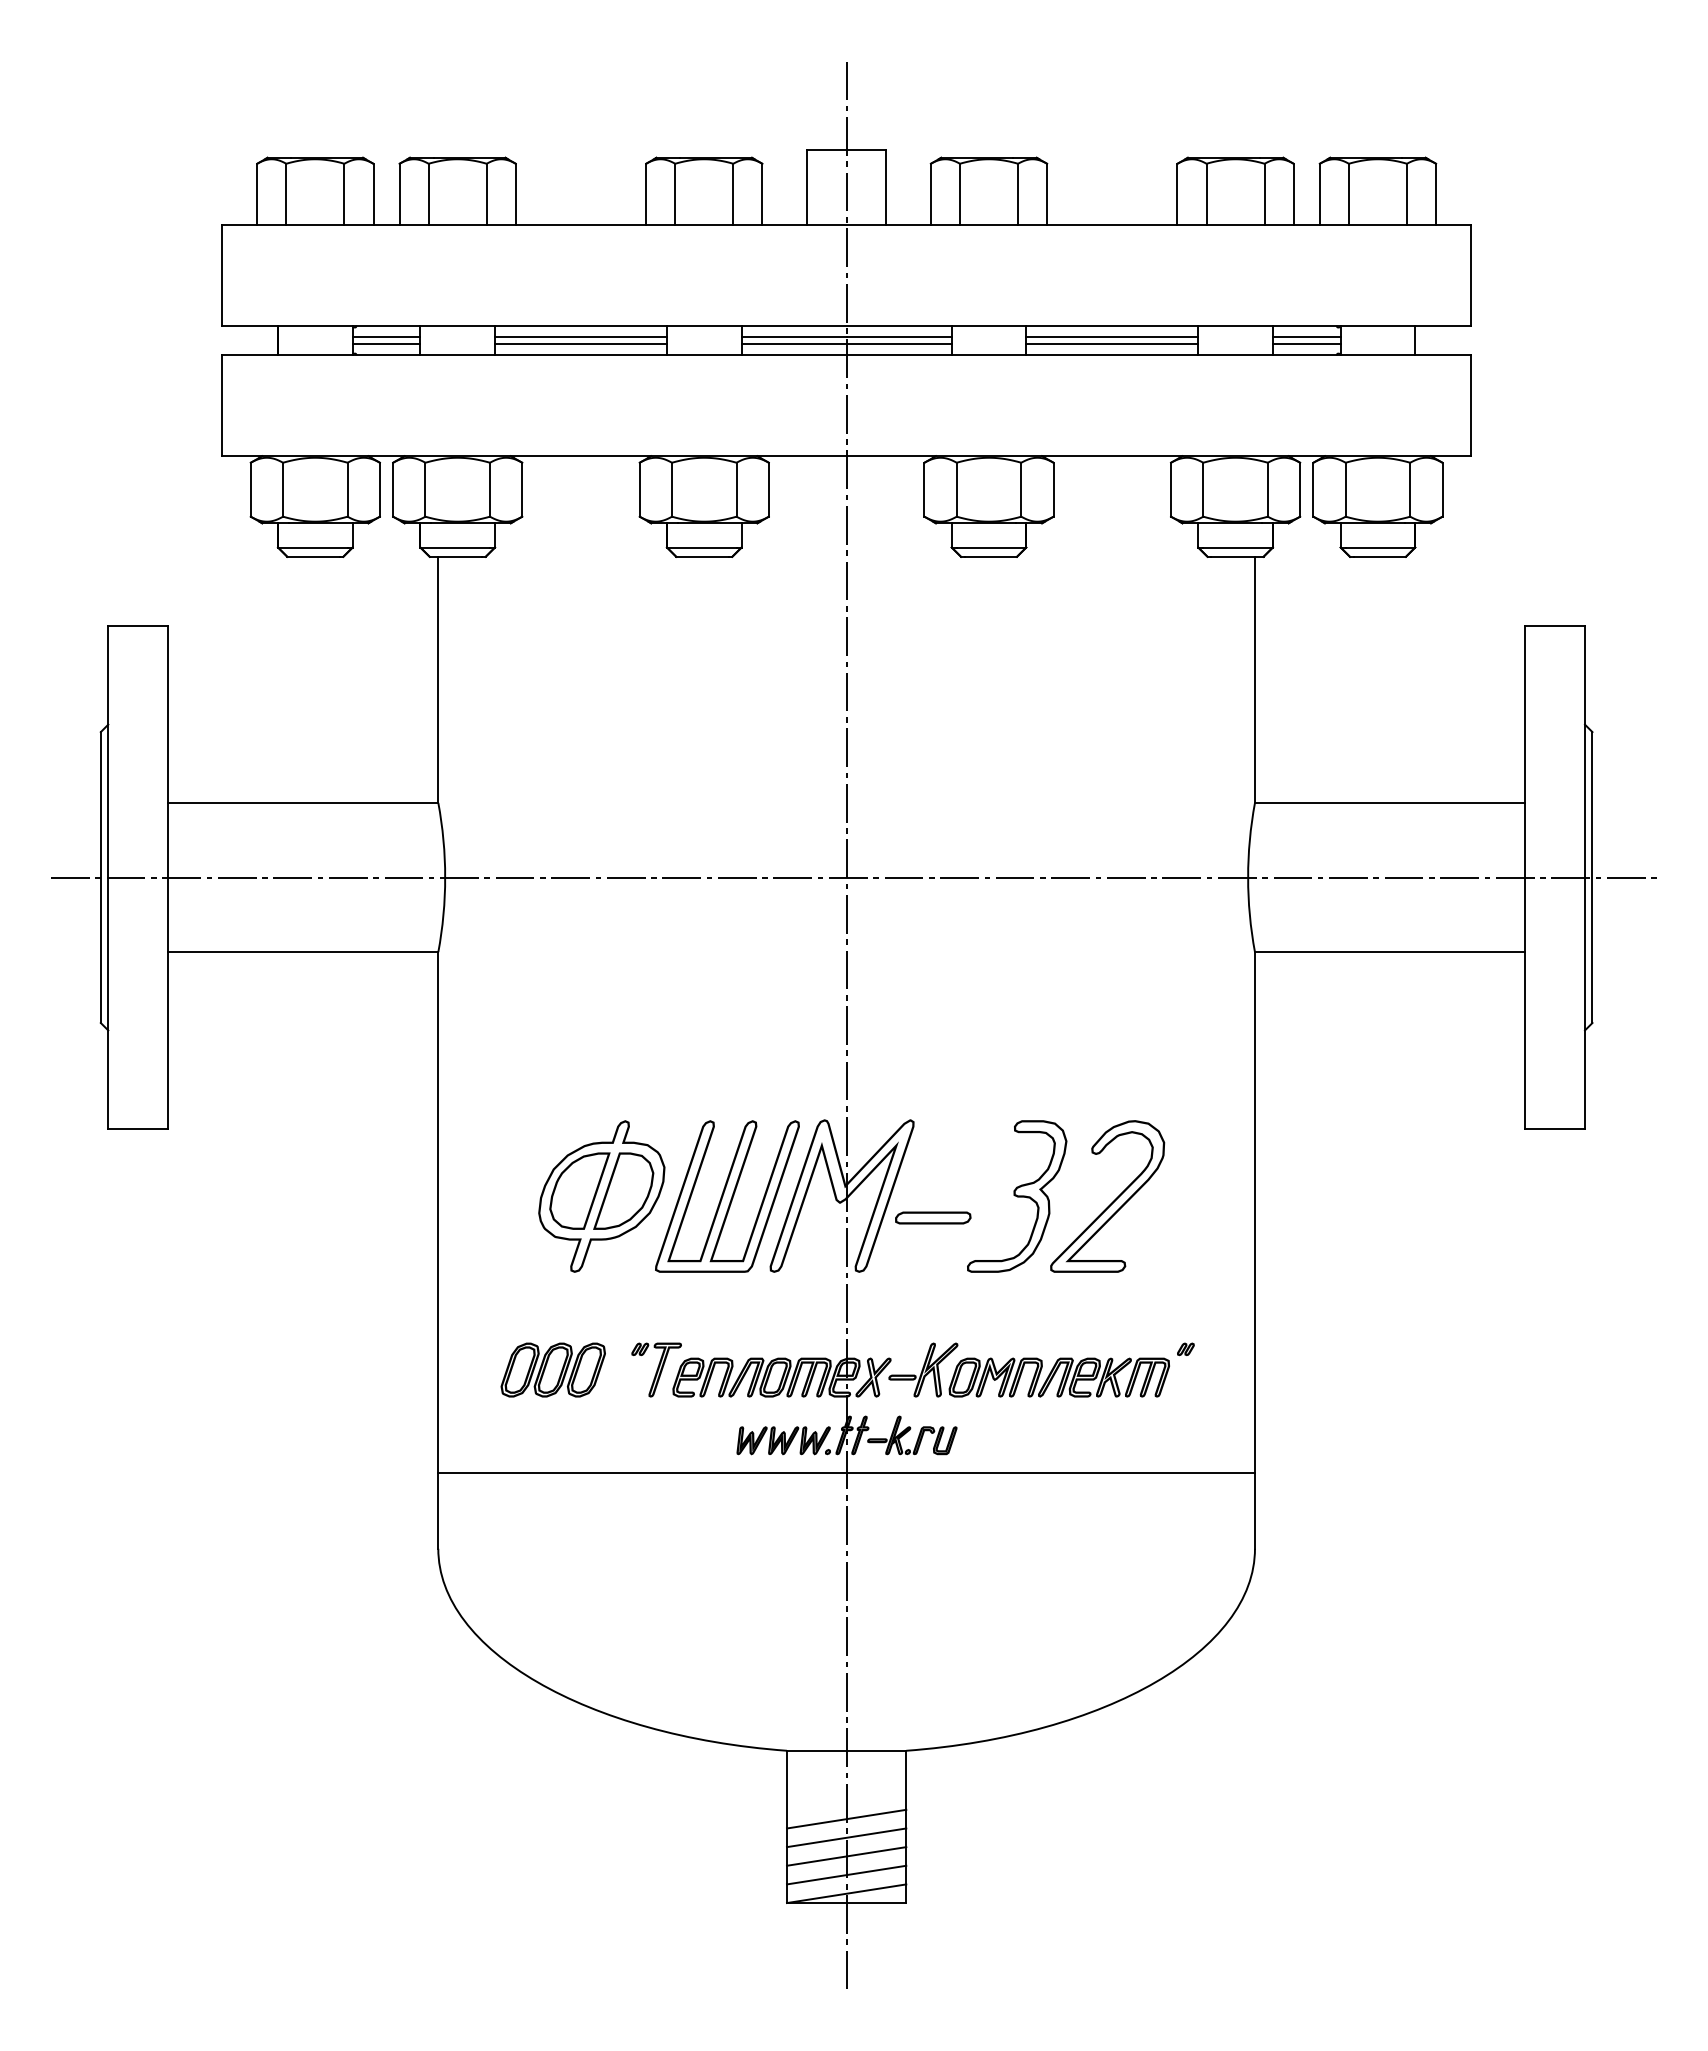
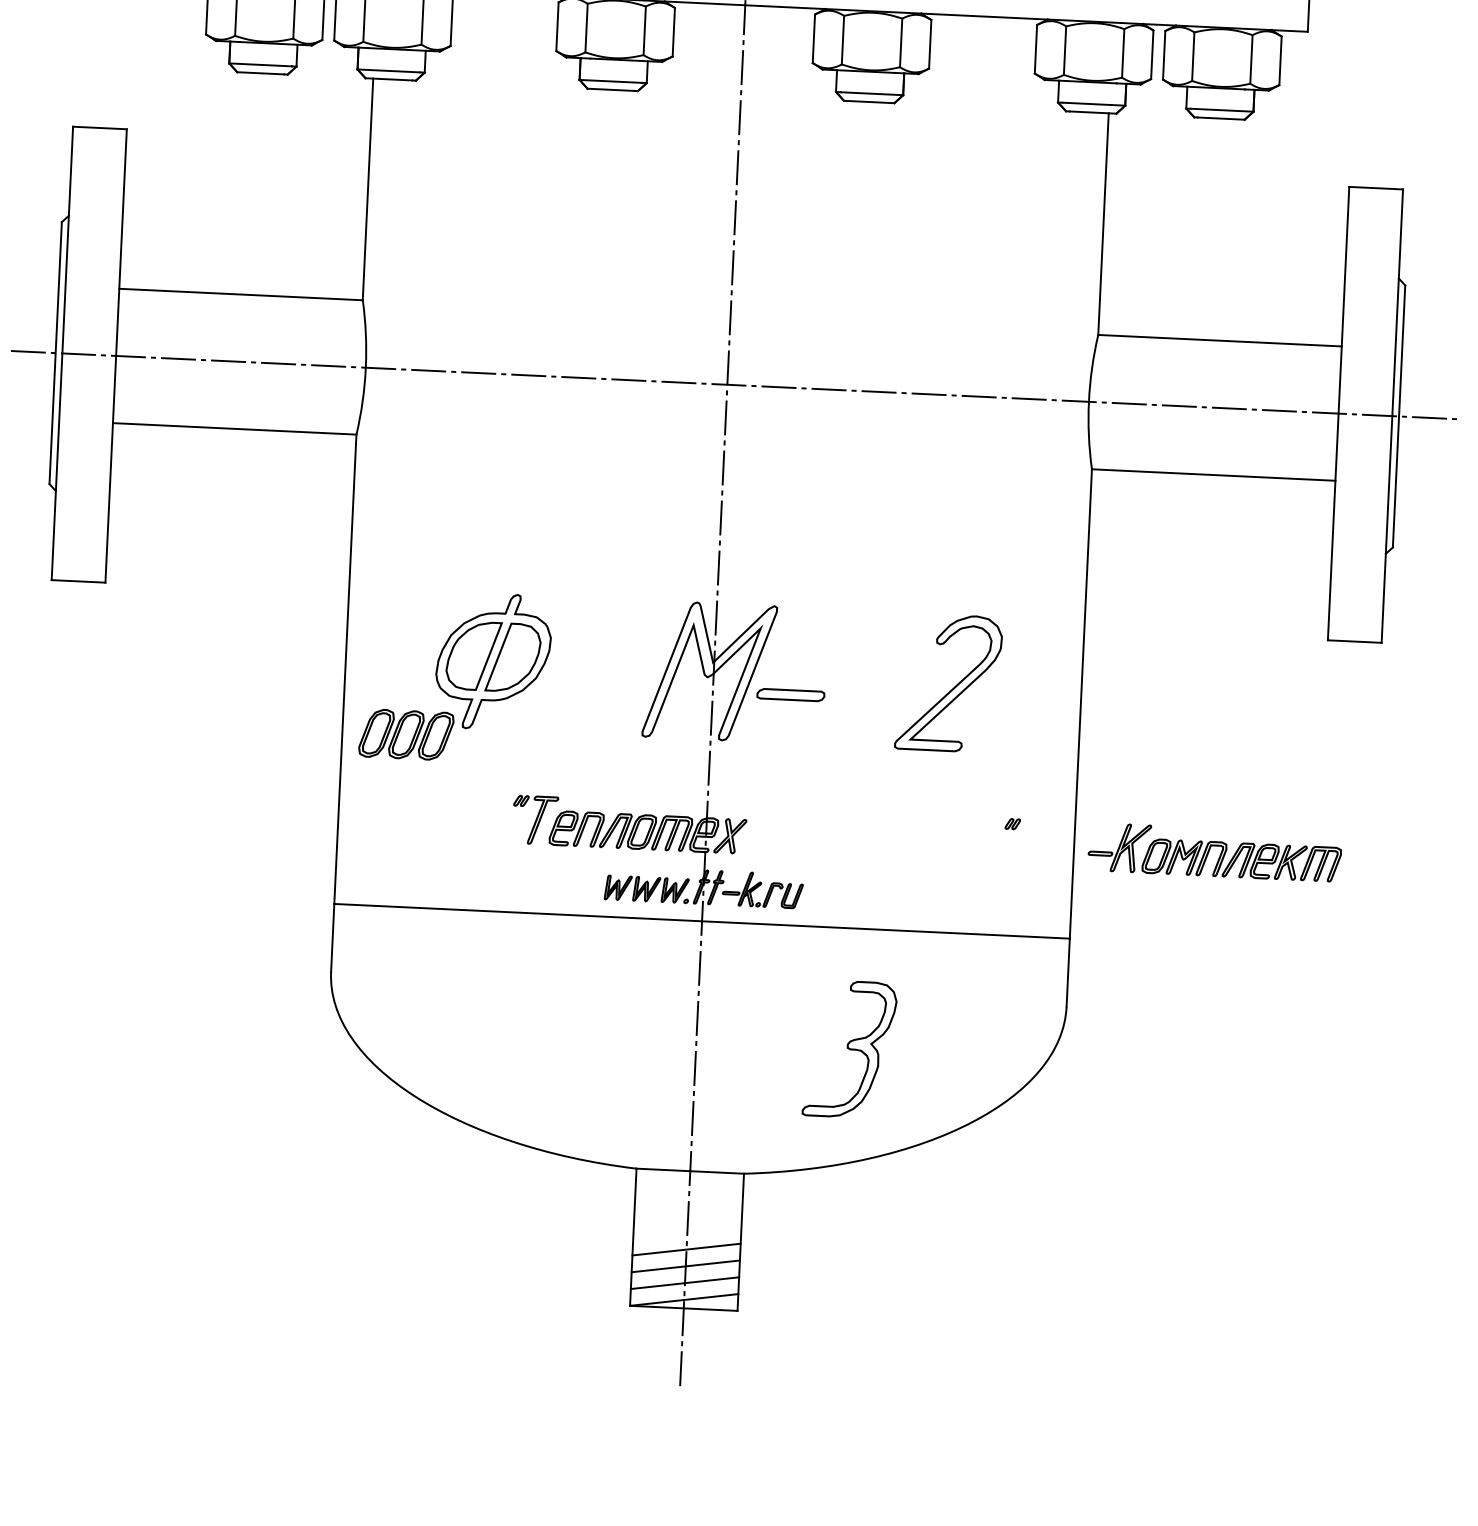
part: (727, 1196) -> (606, 666), removed
part: (1017, 1196) -> (850, 1049), moved
part: (552, 1369) -> (405, 734), moved
part: (1028, 1369) -> (1214, 851), moved
line: (846, 1818) -> (687, 1232), removed

